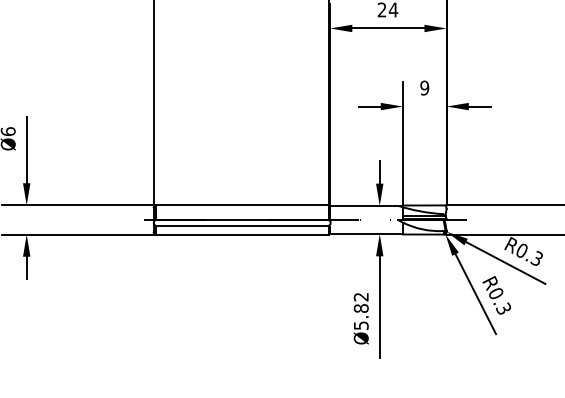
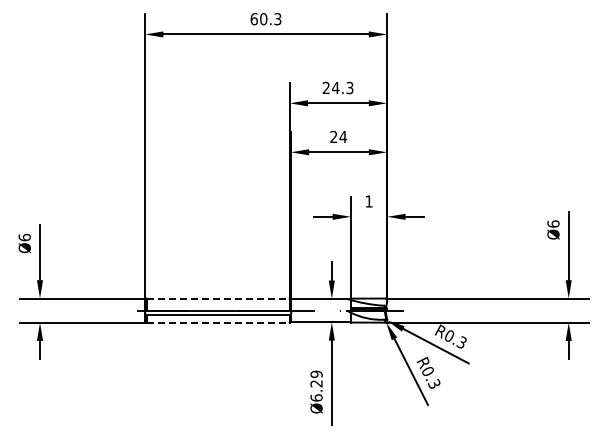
text: (424, 88) -> (368, 201), 9 -> 1
line: (242, 205) -> (218, 298), solid -> dashed
line: (242, 234) -> (218, 322), solid -> dashed
text: (361, 310) -> (316, 385), Ø5.82 -> Ø6.29

